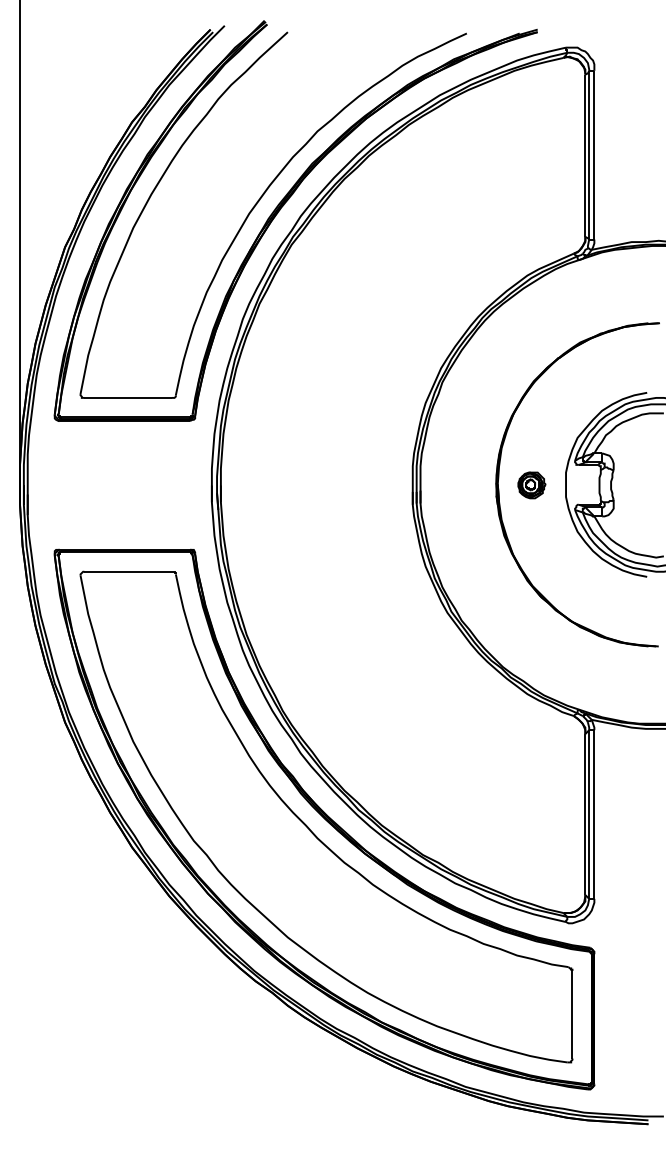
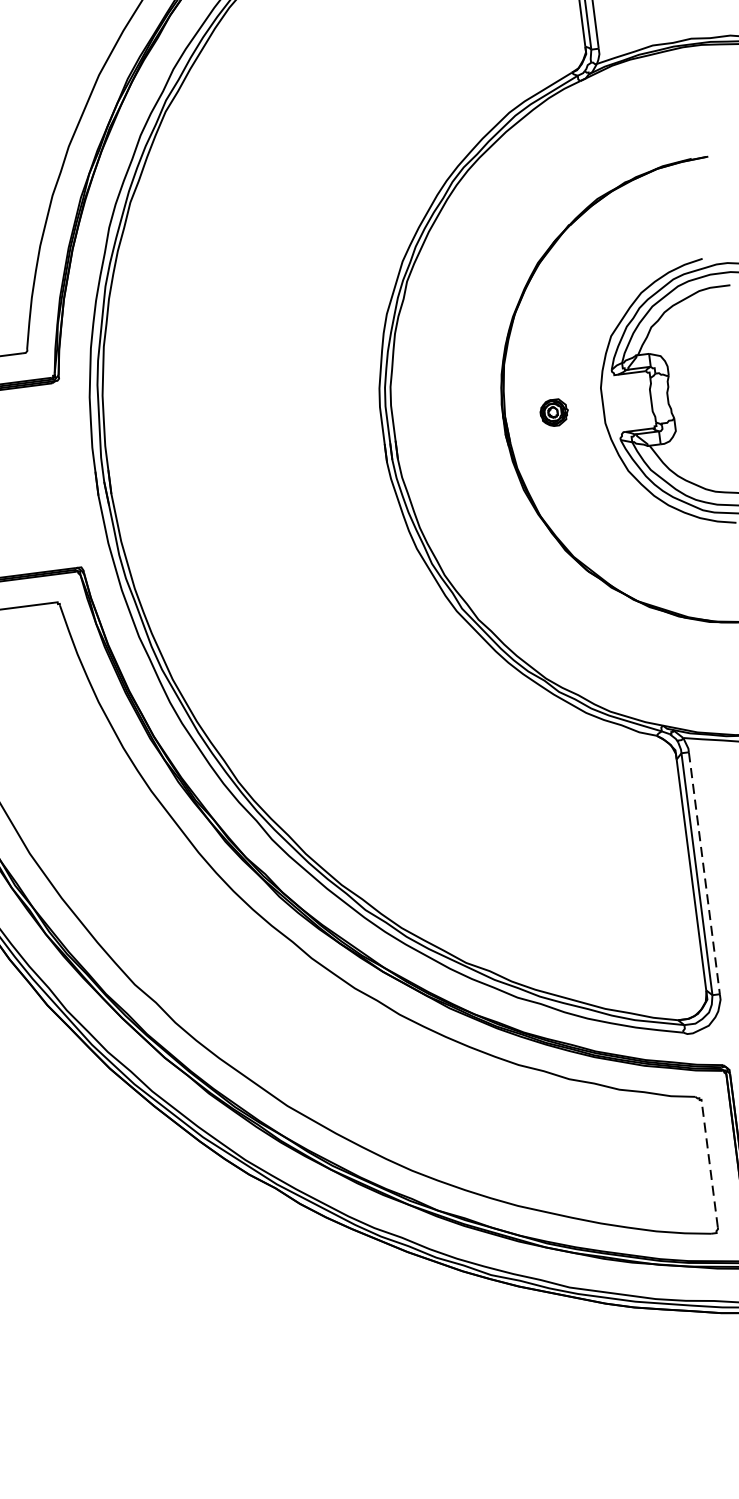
part: (531, 485) -> (553, 412), size x0.7
line: (594, 815) -> (704, 874), solid -> dashed
line: (572, 1014) -> (709, 1164), solid -> dashed

